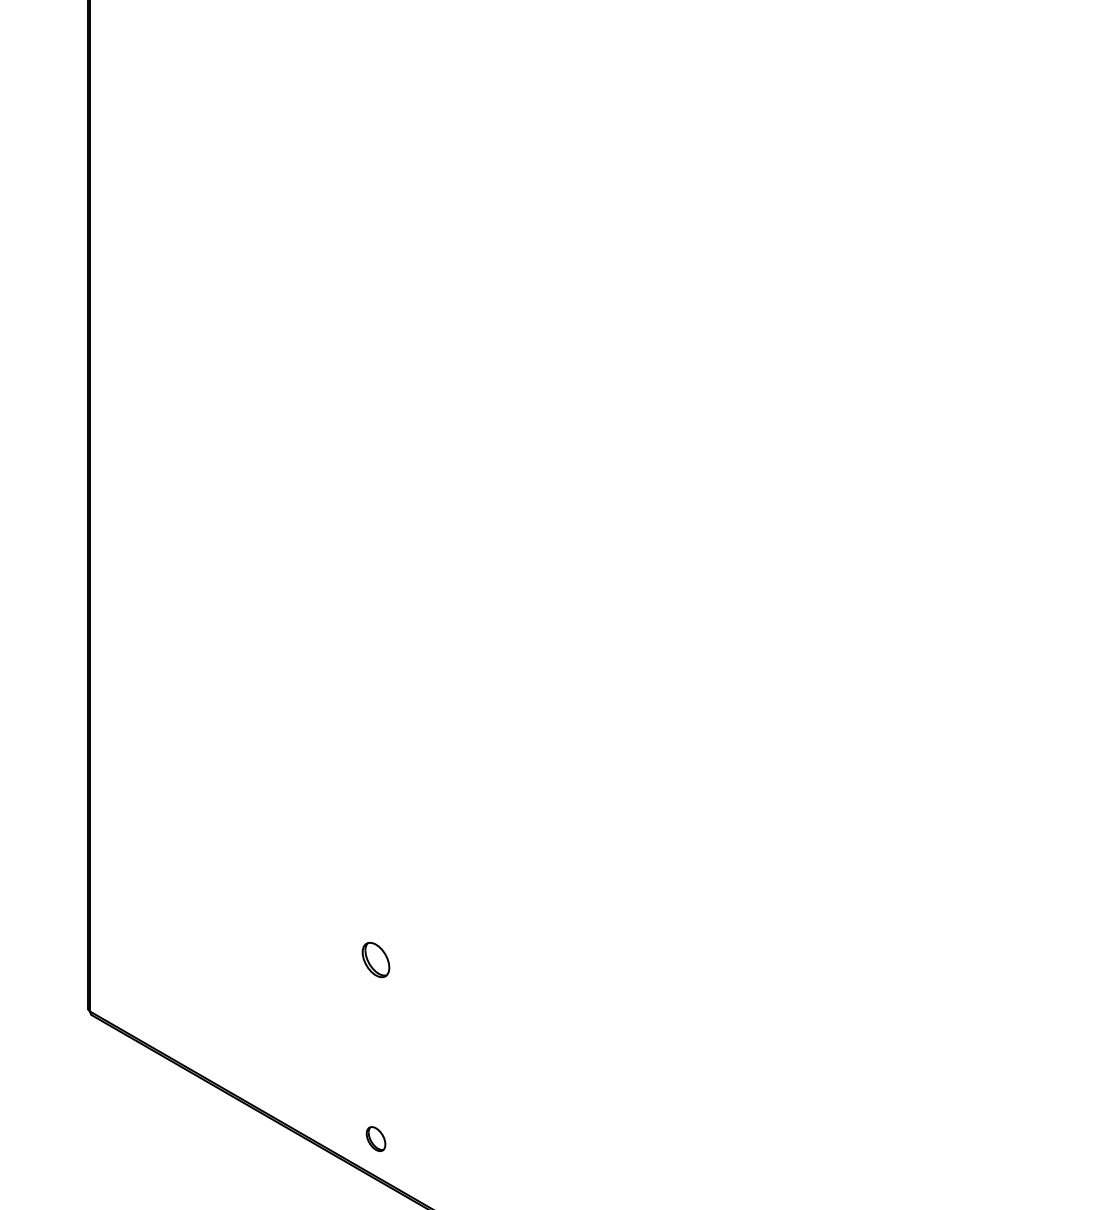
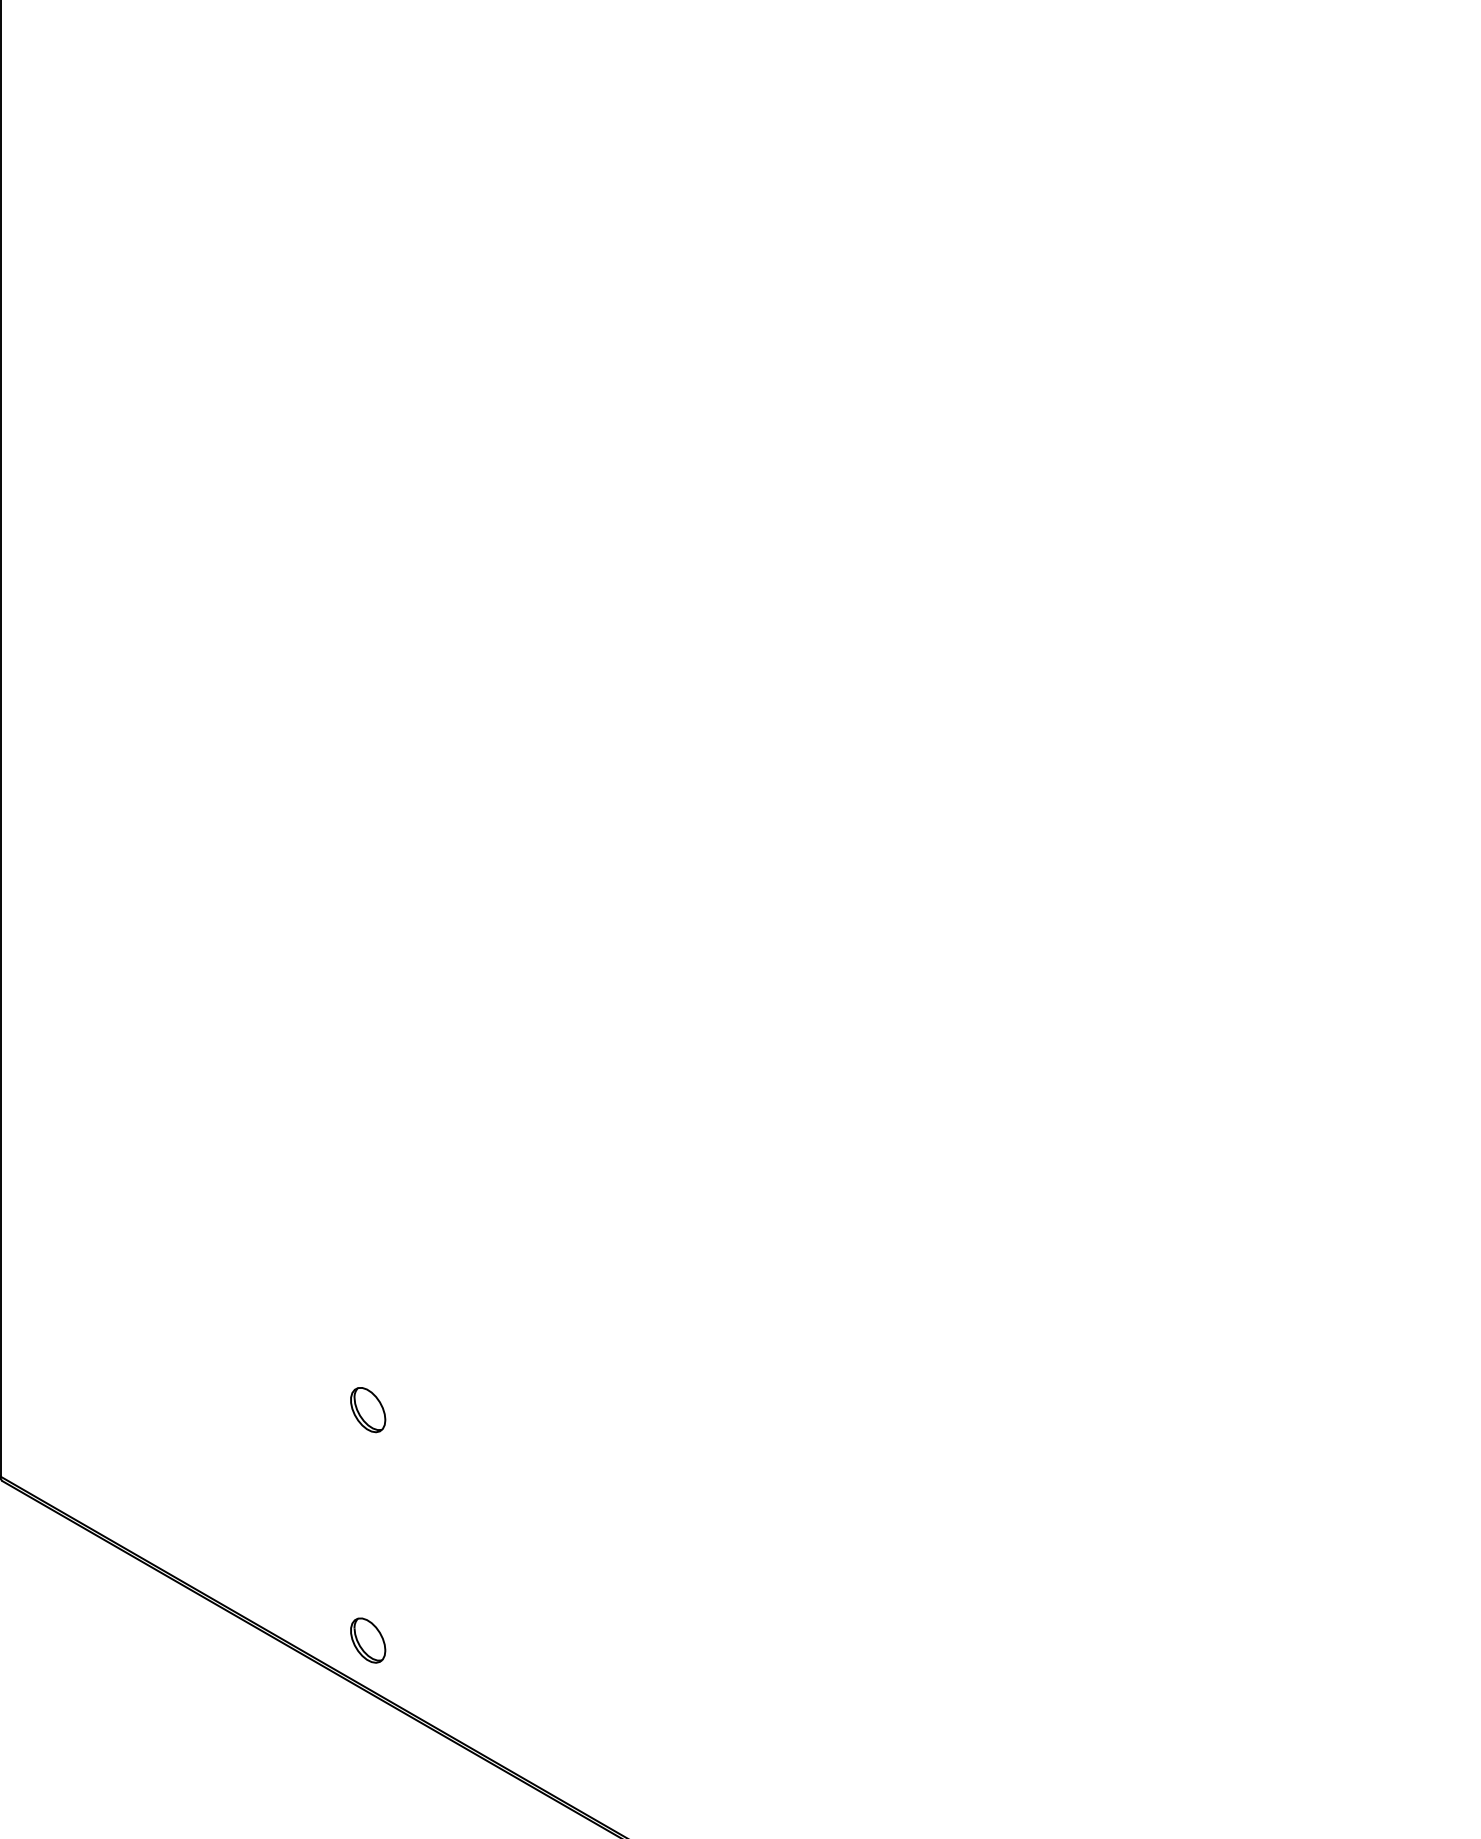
part: (376, 1139) -> (368, 1640), size x1.43

